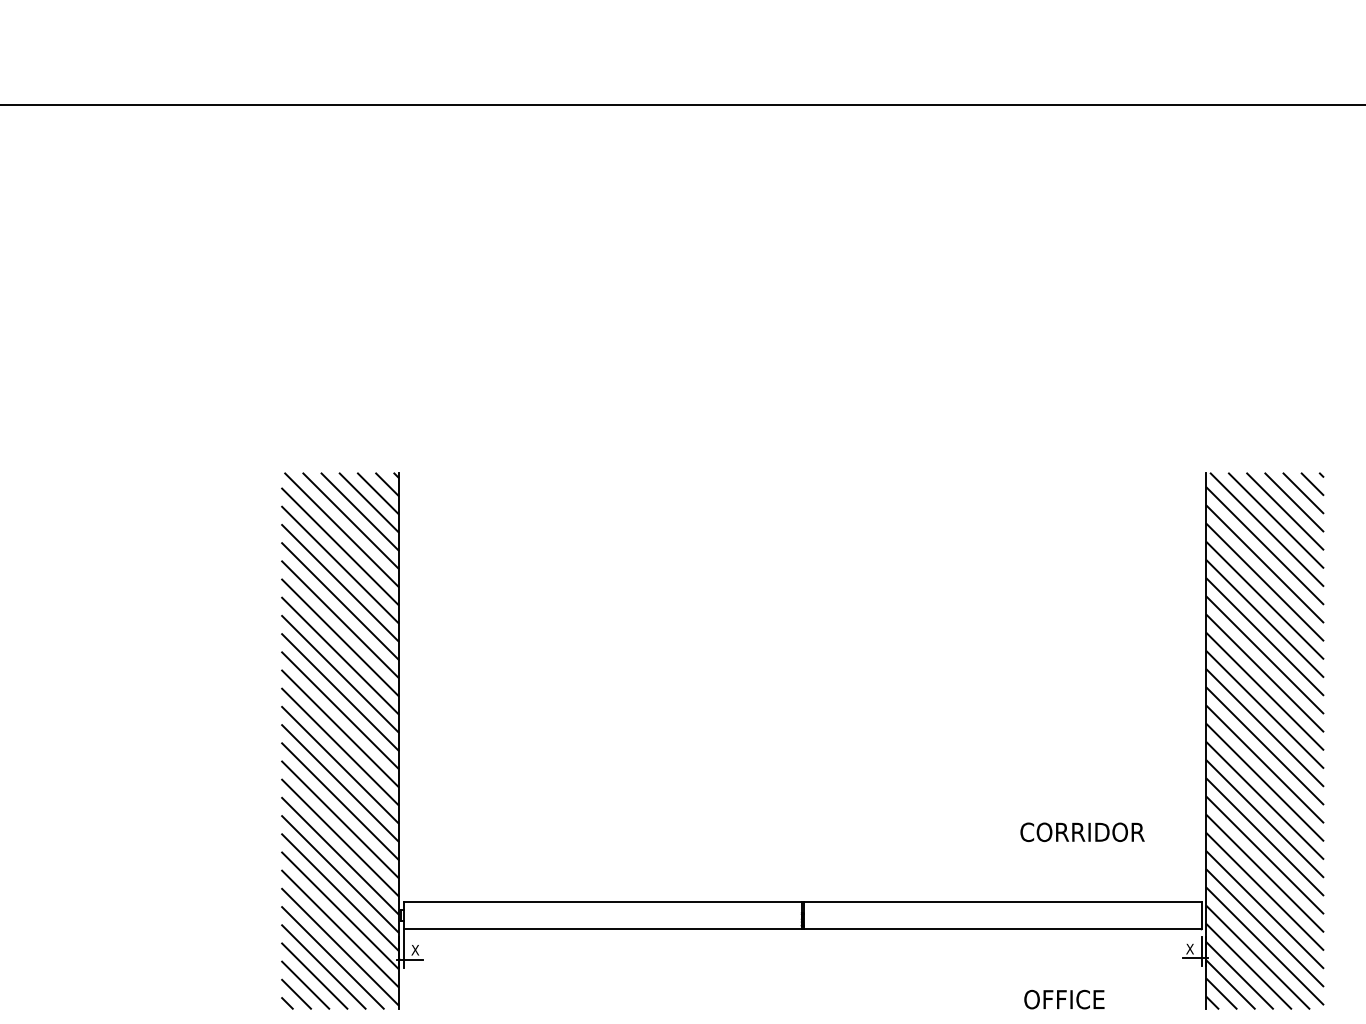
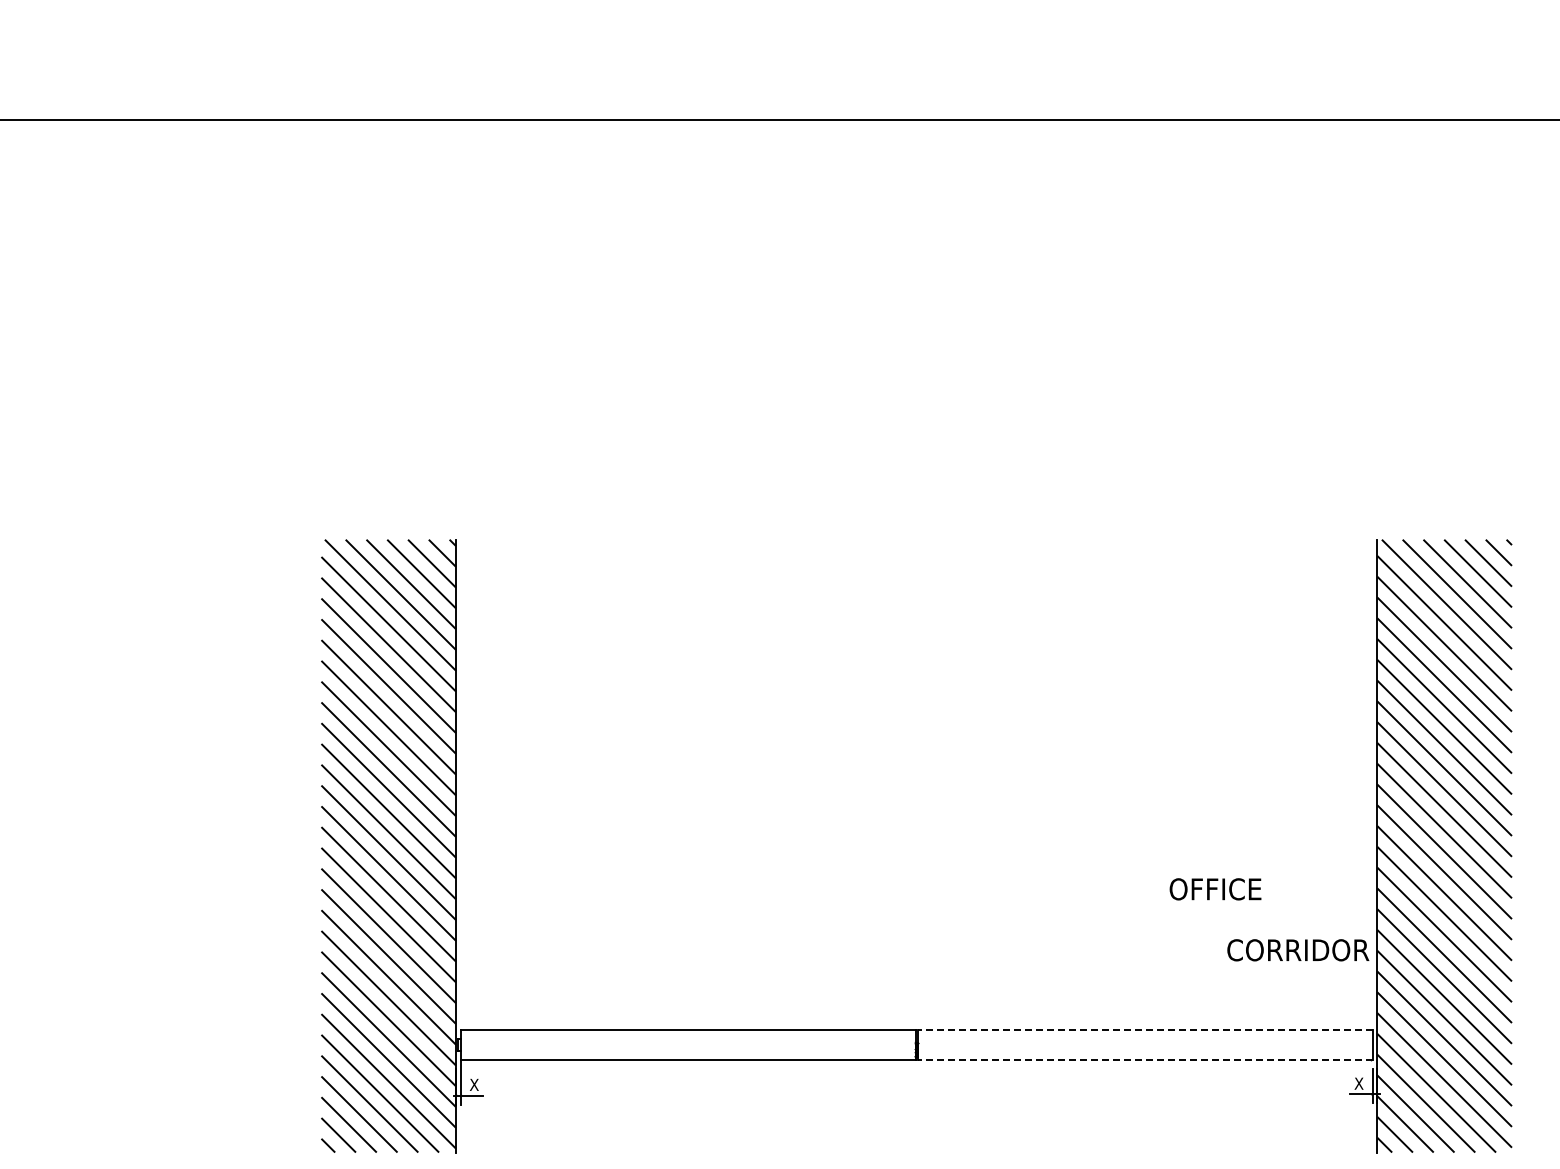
text: (1082, 832) -> (1298, 950), moved
line: (1002, 901) -> (1144, 1029), solid -> dashed
line: (1002, 928) -> (1144, 1060), solid -> dashed
text: (1064, 999) -> (1215, 889), moved

